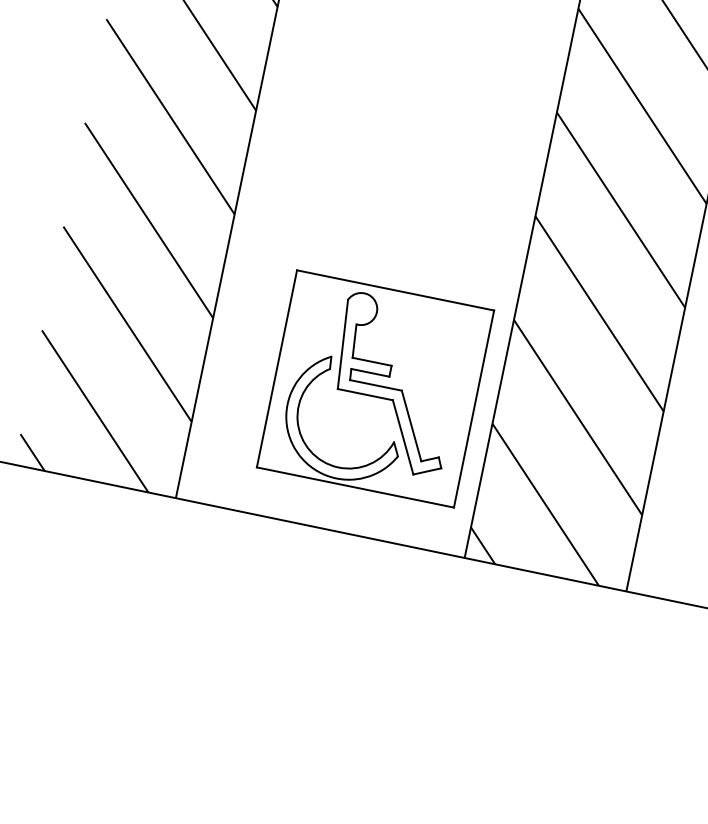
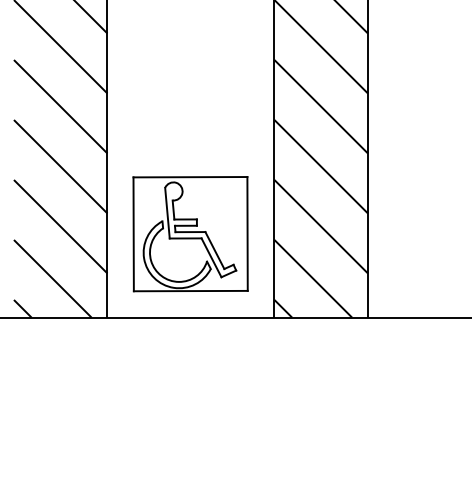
part: (375, 389) -> (190, 234), moved

